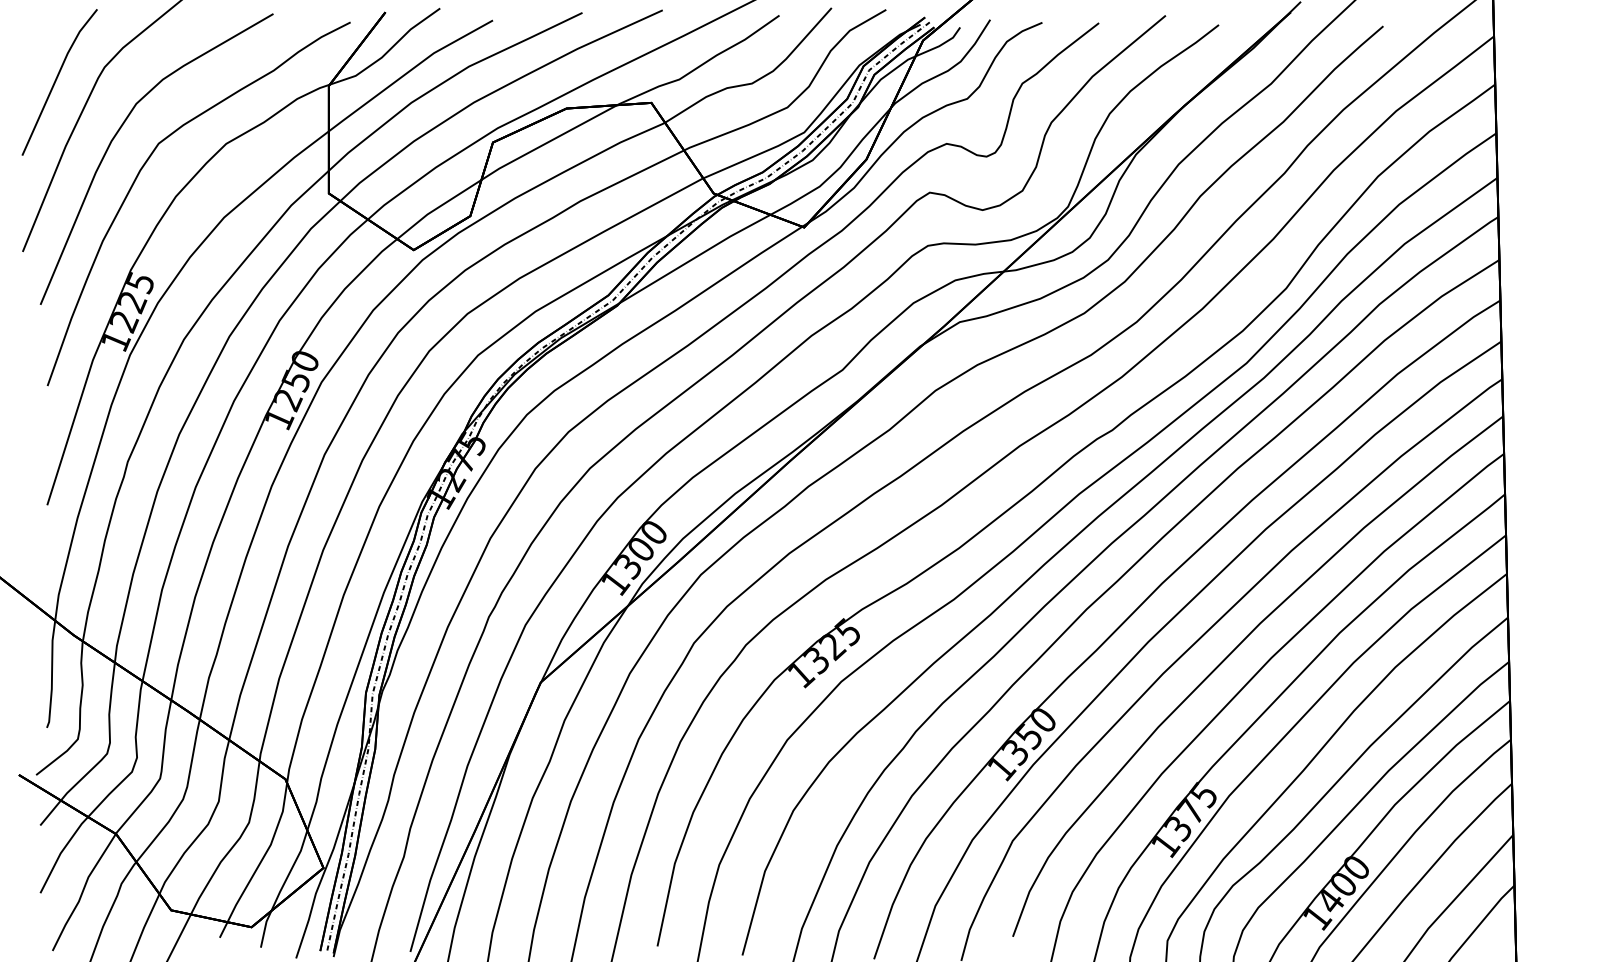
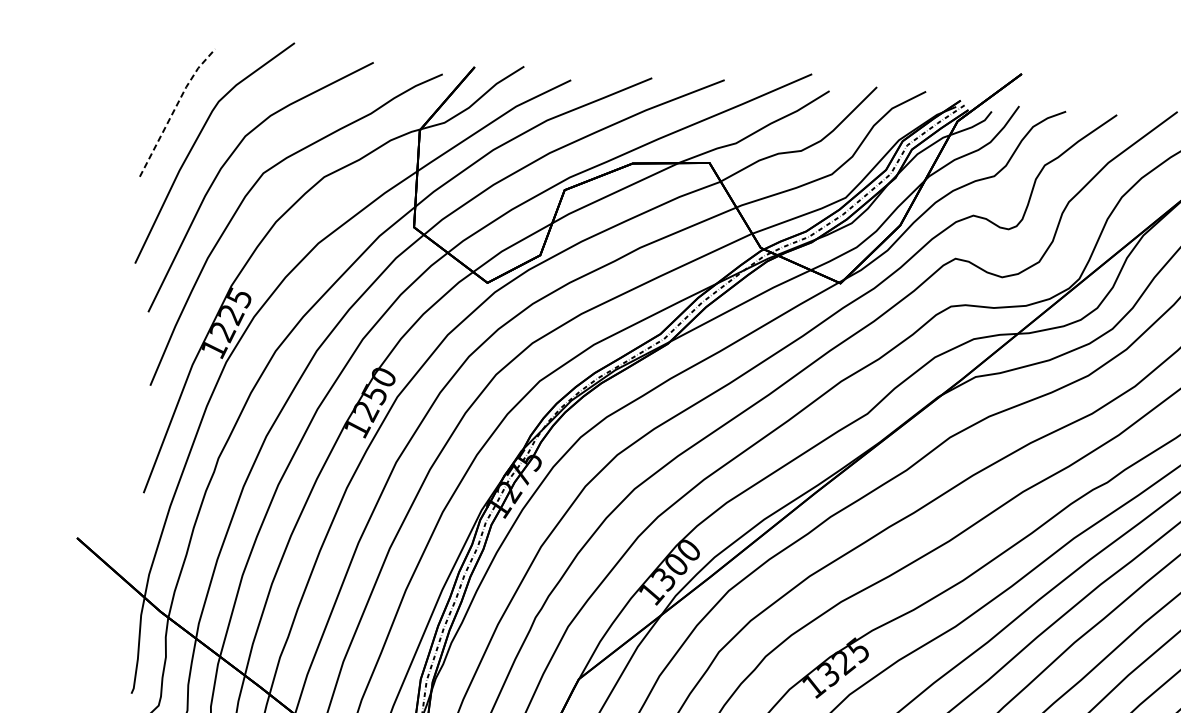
line: (56, 78) -> (174, 109), solid -> dashed

